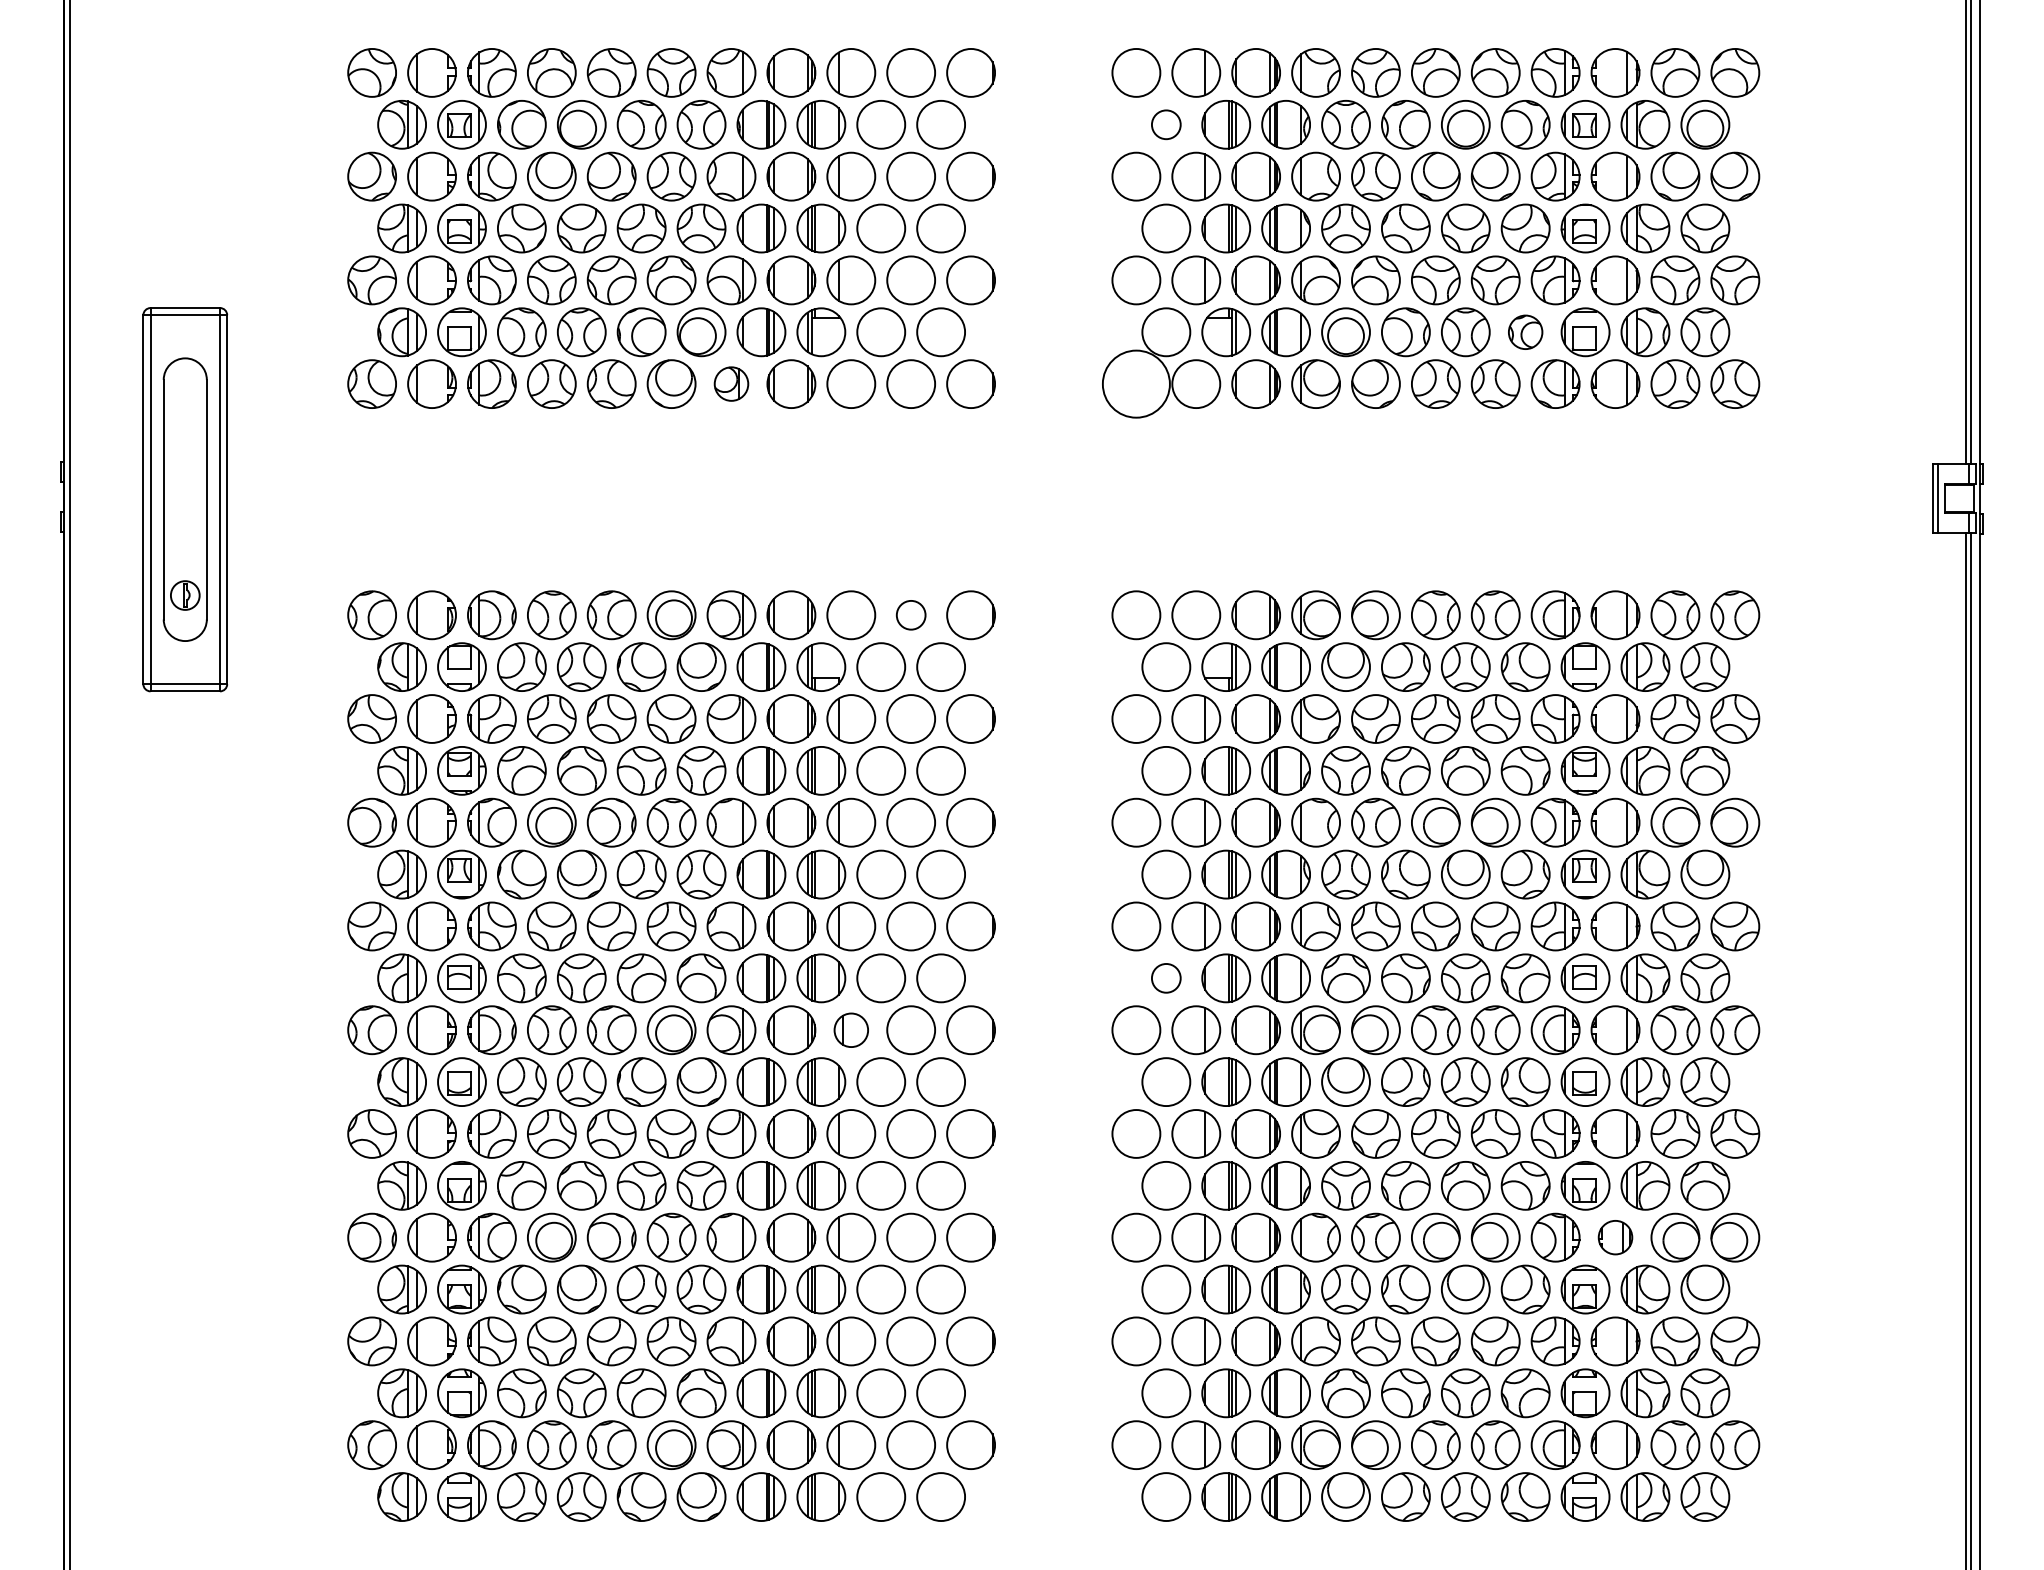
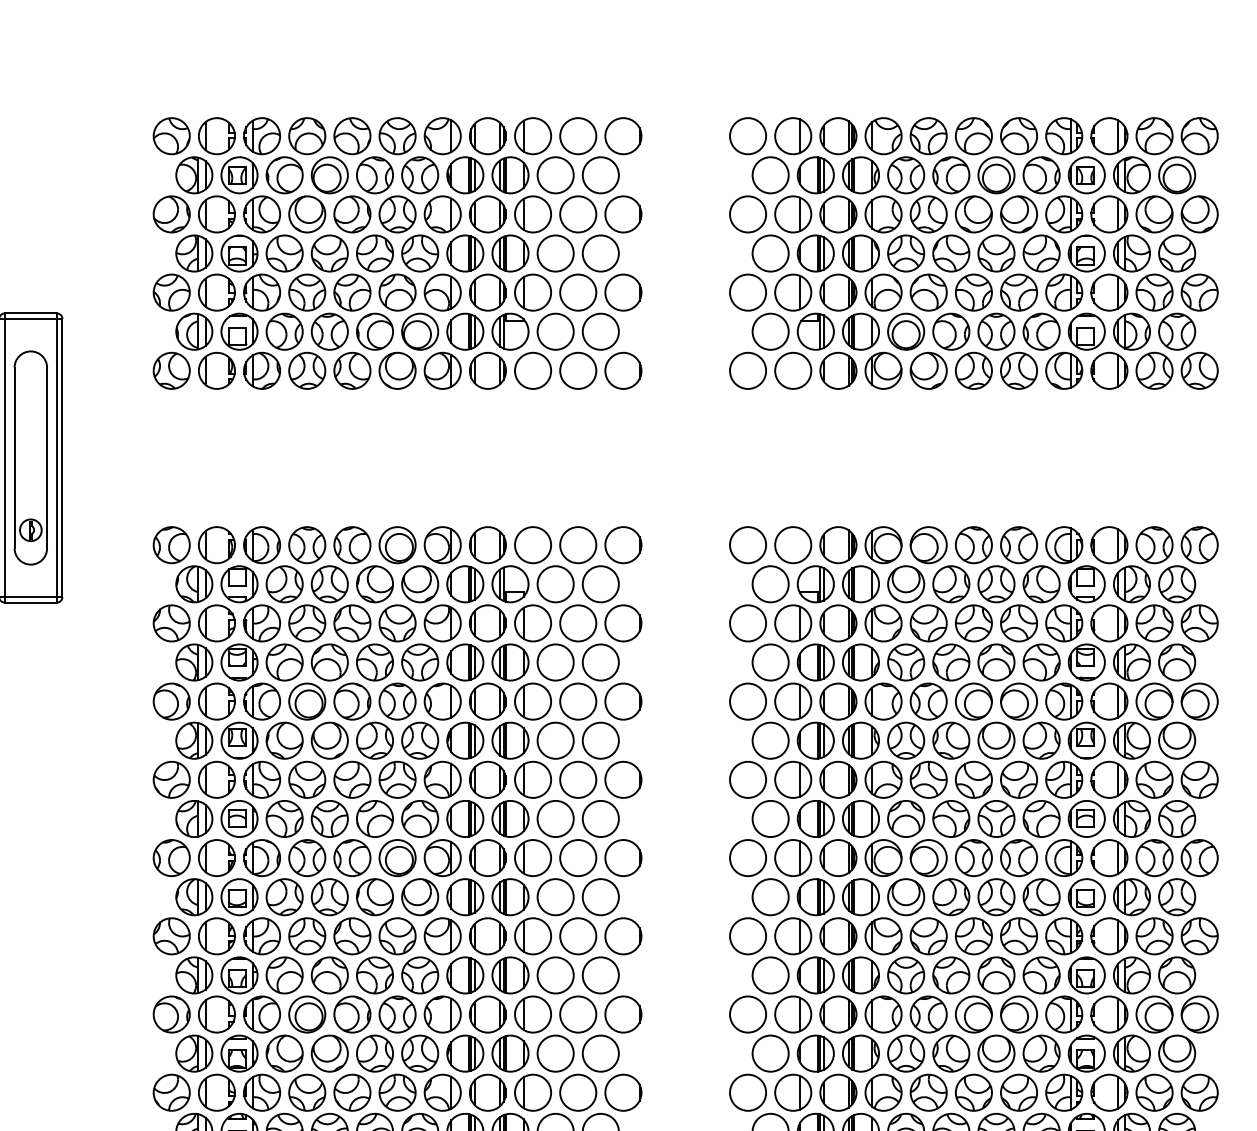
circle: (1166, 124) -> (770, 175), size x1.67
part: (1525, 332) -> (1041, 331), size x1.43
part: (731, 383) -> (442, 370), size x1.43
circle: (1136, 384) -> (748, 371), size x0.71
circle: (911, 615) -> (578, 545), size x1.67
circle: (1166, 978) -> (770, 819), size x1.67
part: (851, 1030) -> (533, 858), size x1.43
part: (1615, 1237) -> (1109, 1014), size x1.43

